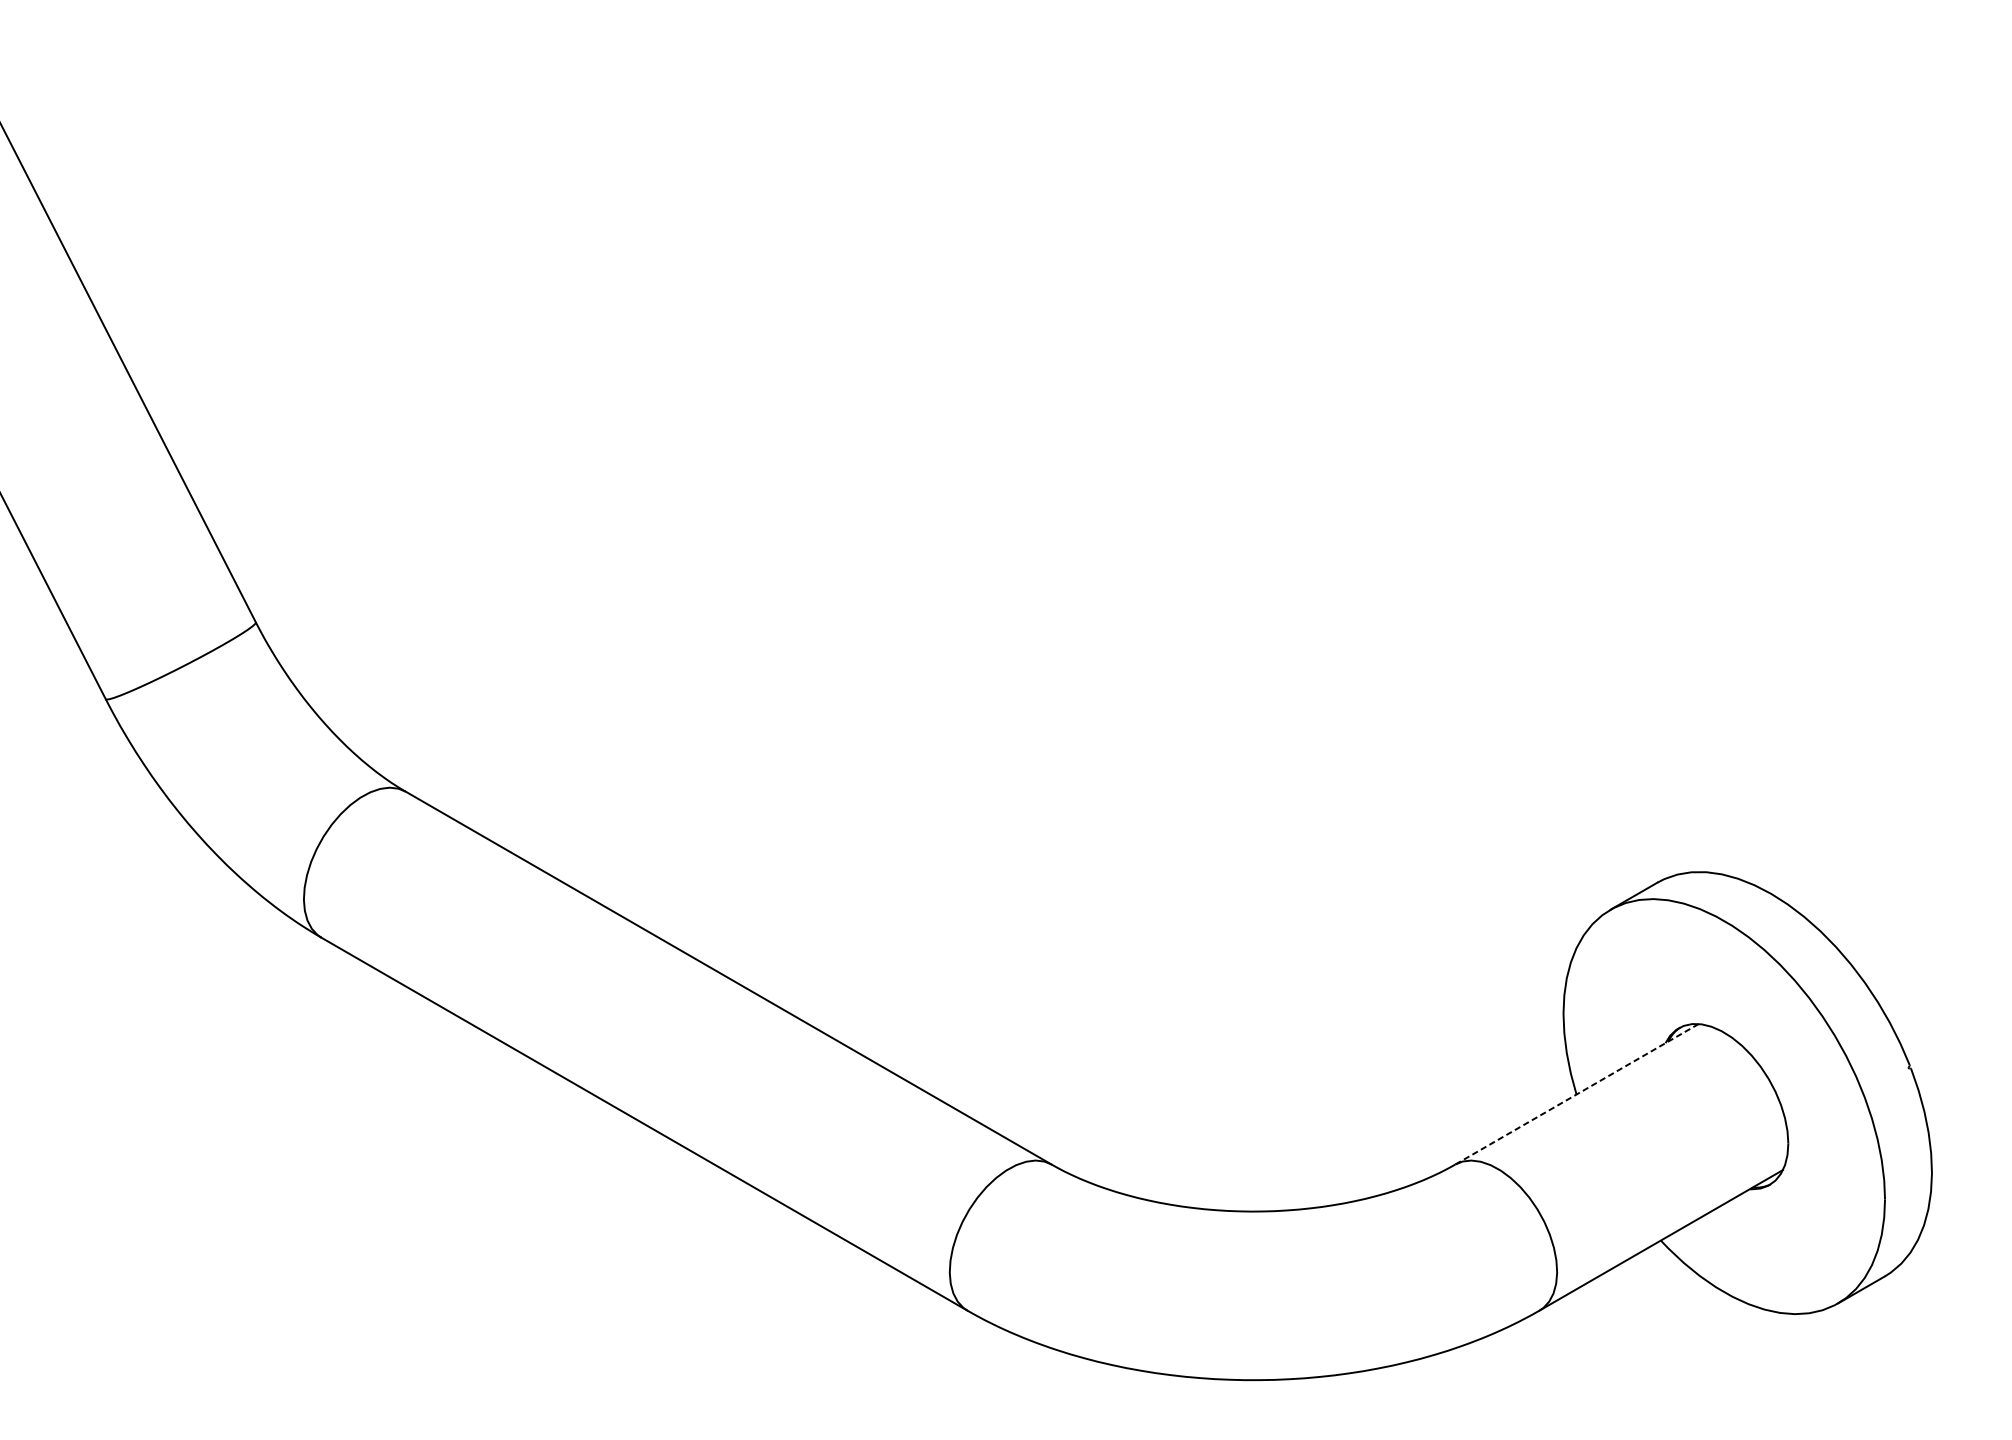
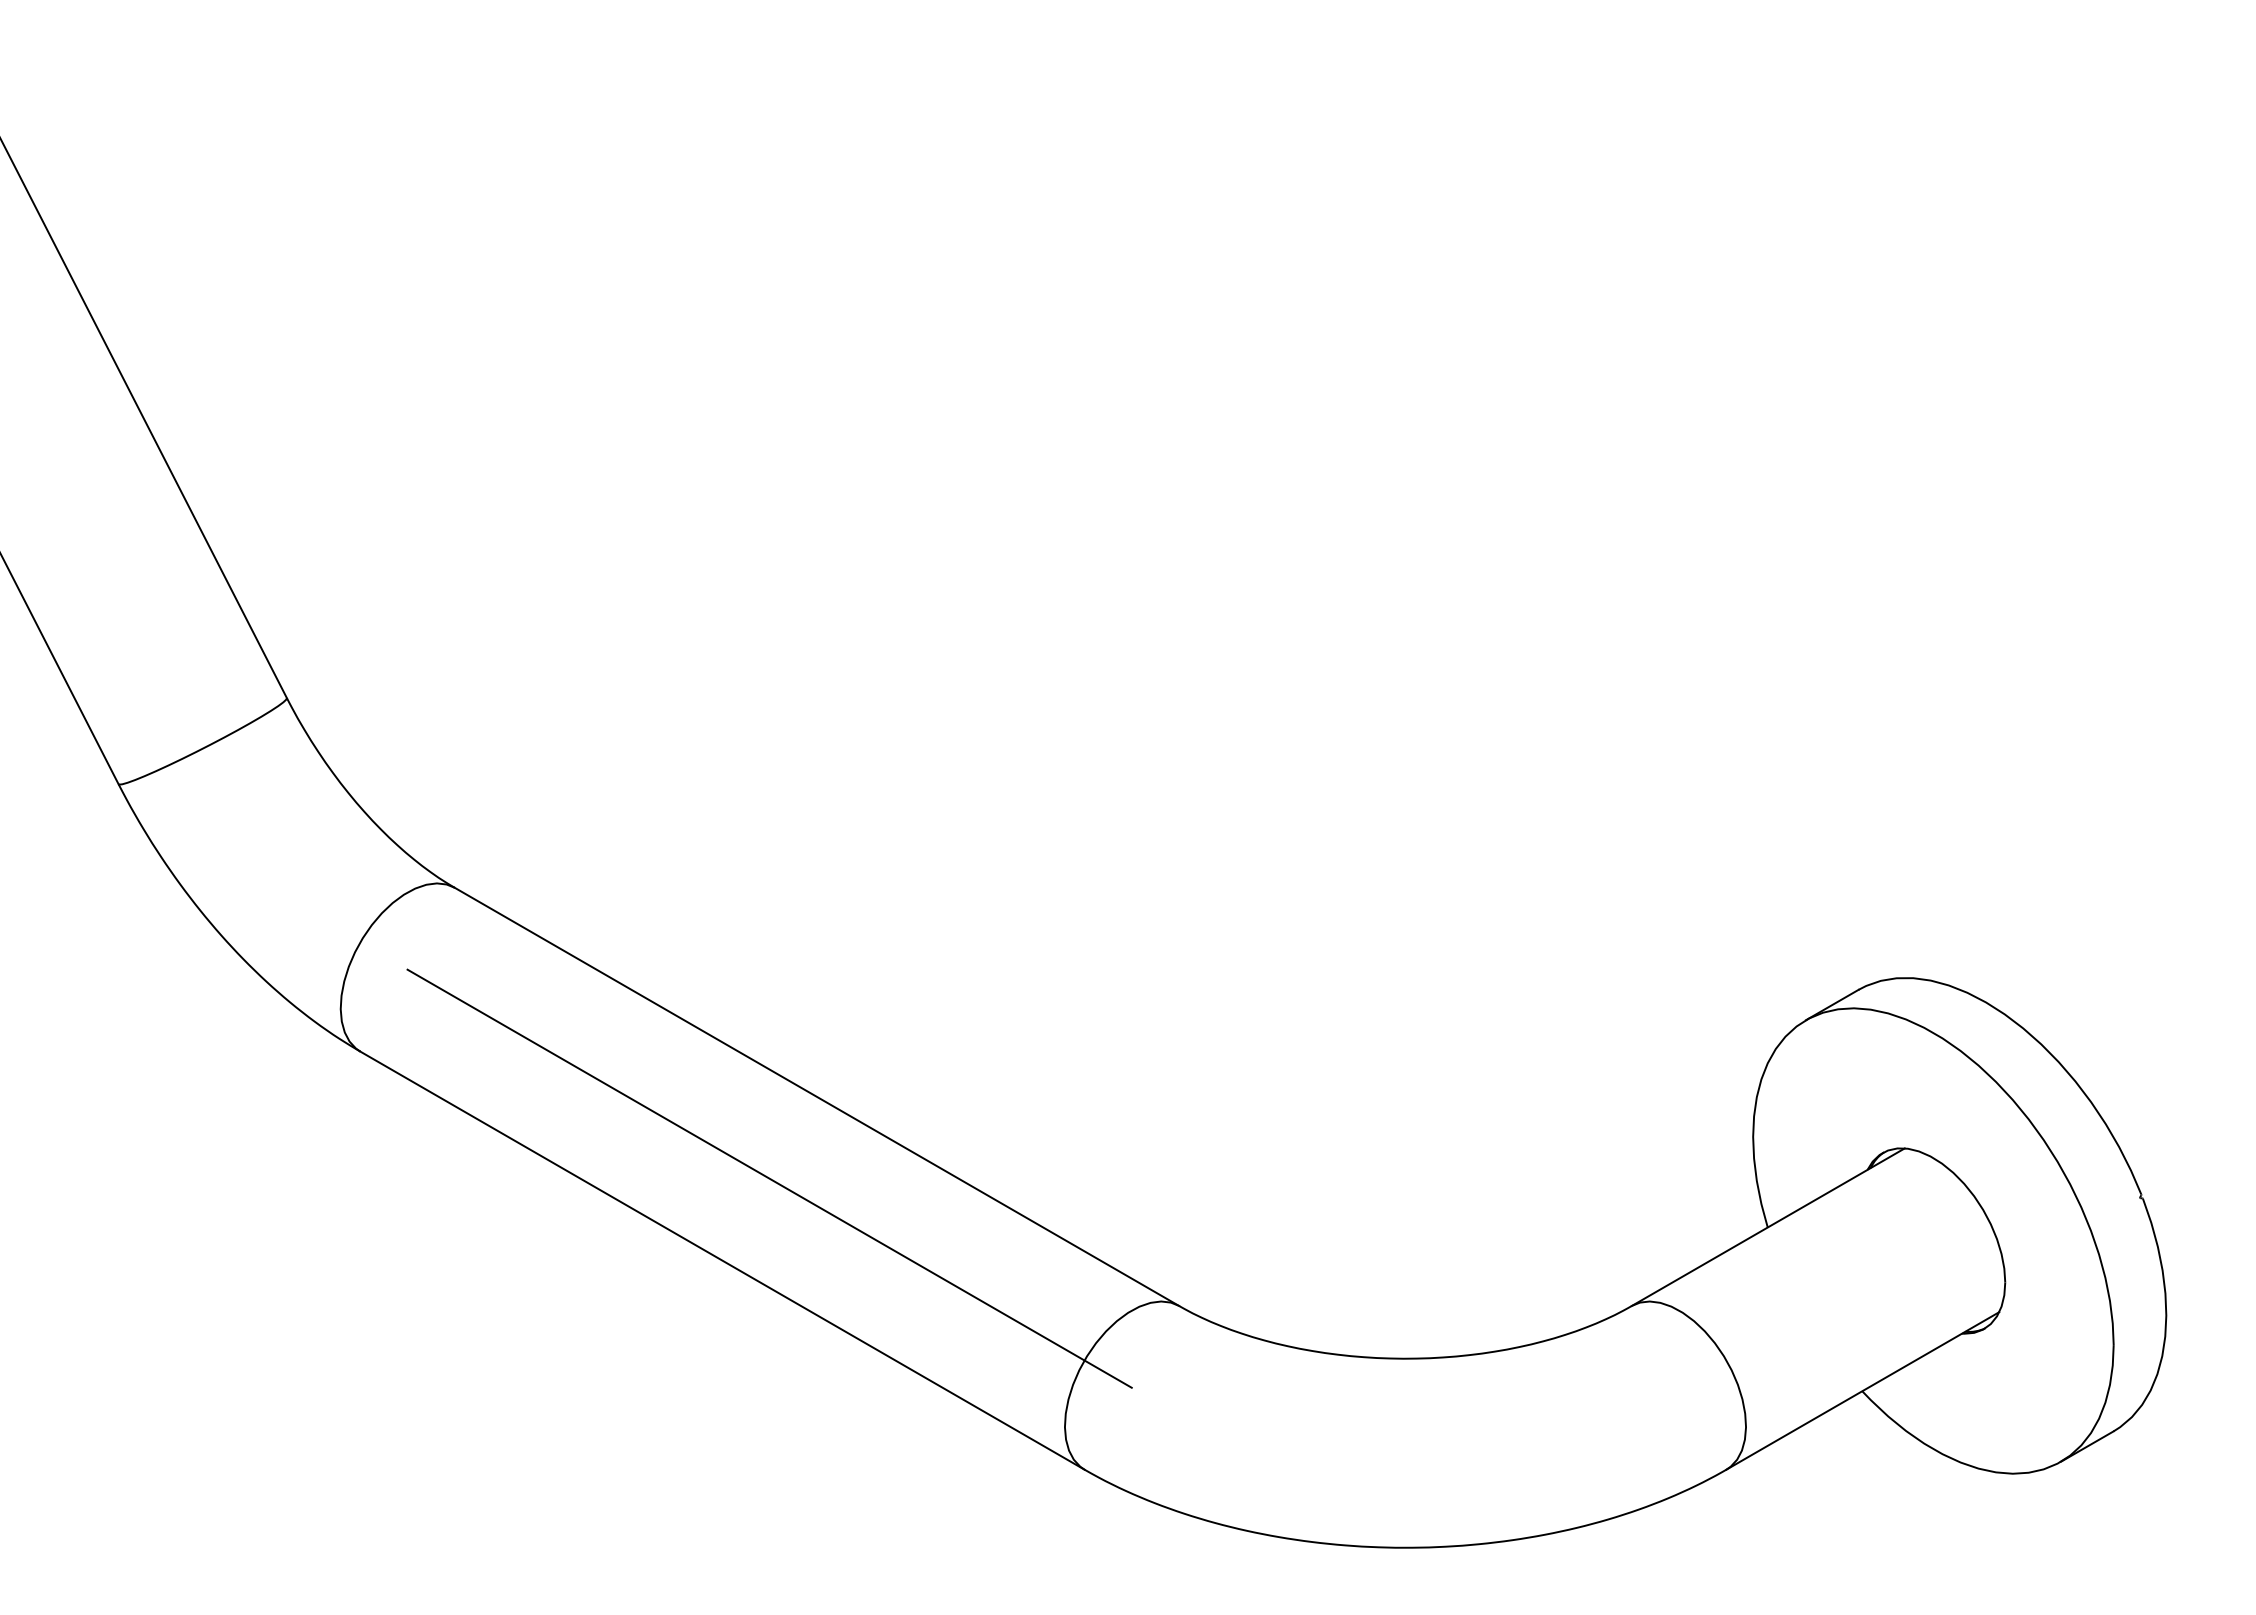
line: (686, 1050) -> (769, 1178), added
line: (1577, 1094) -> (1768, 1227), dashed -> solid

